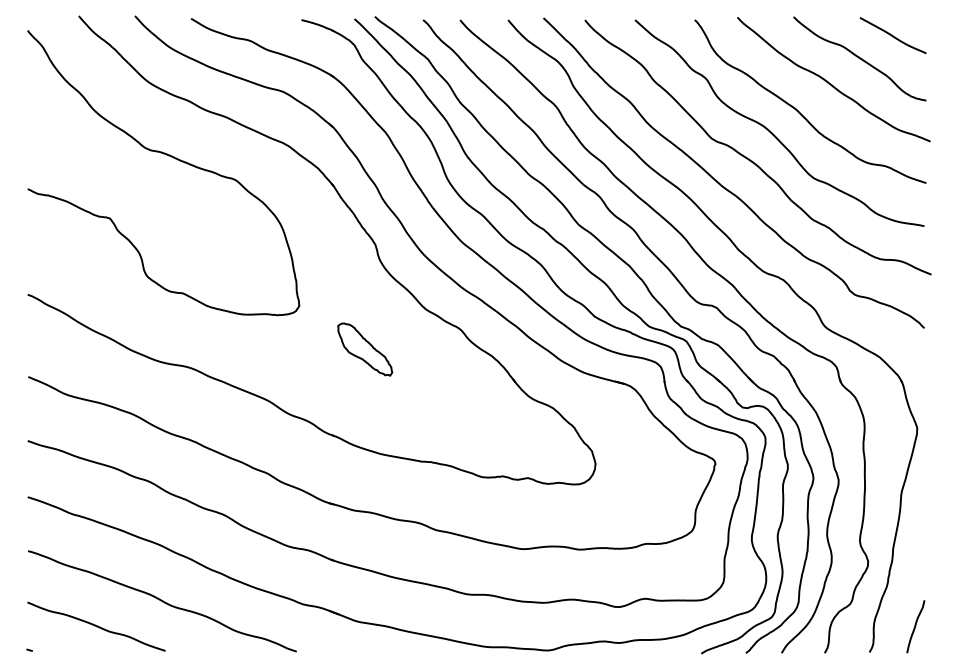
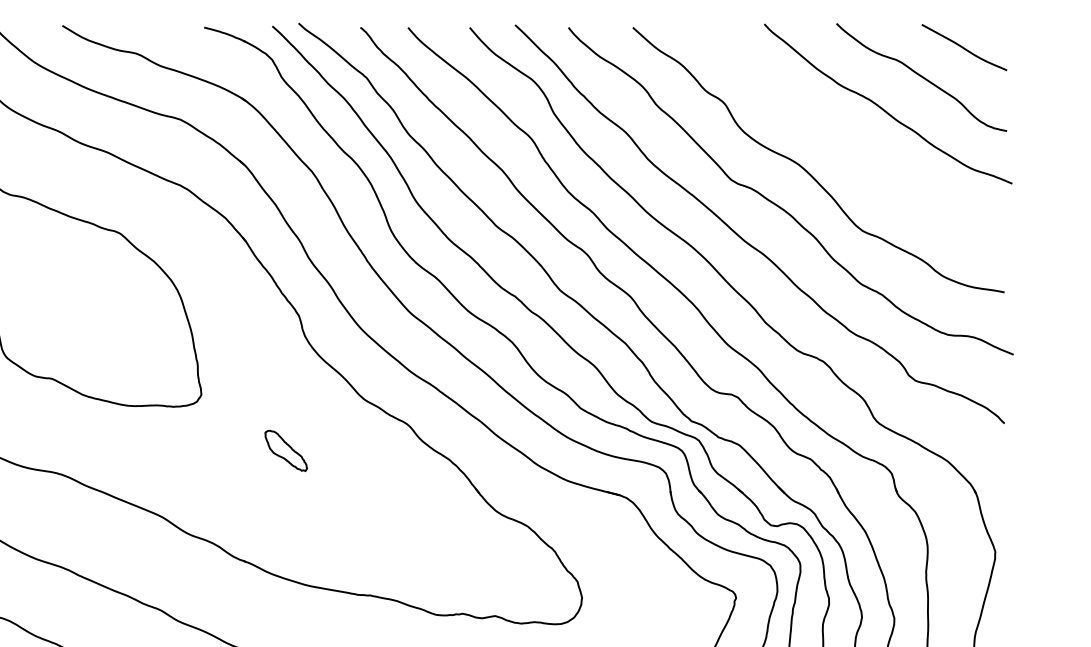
curve: (799, 111) -> (844, 145), removed
part: (365, 349) -> (286, 450), size x0.6

